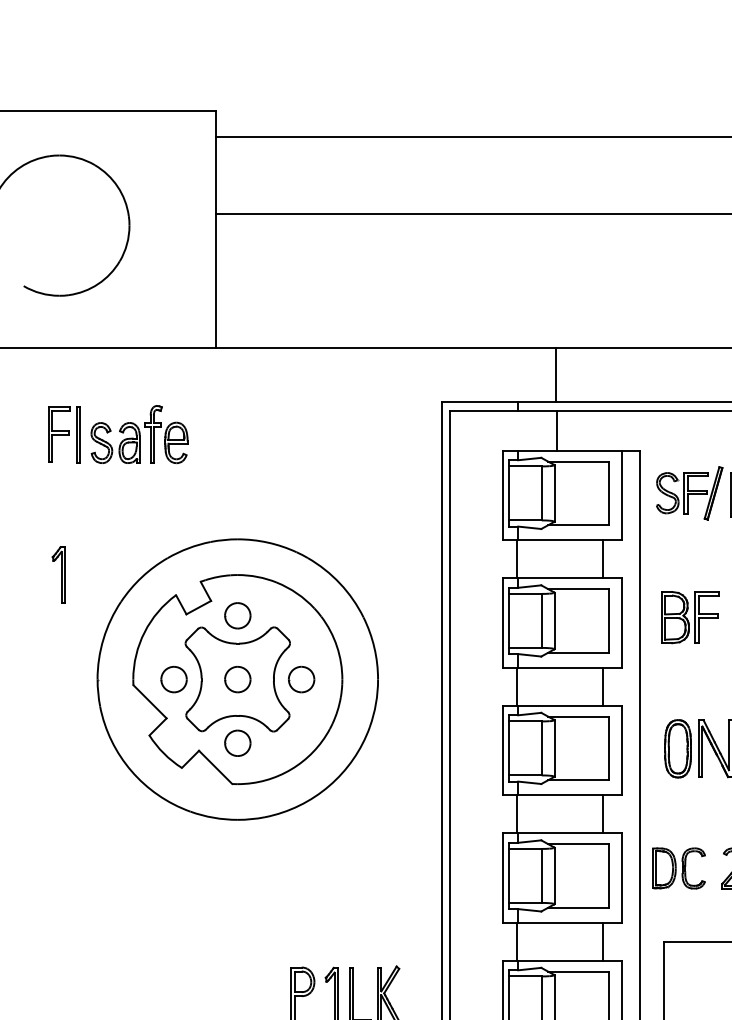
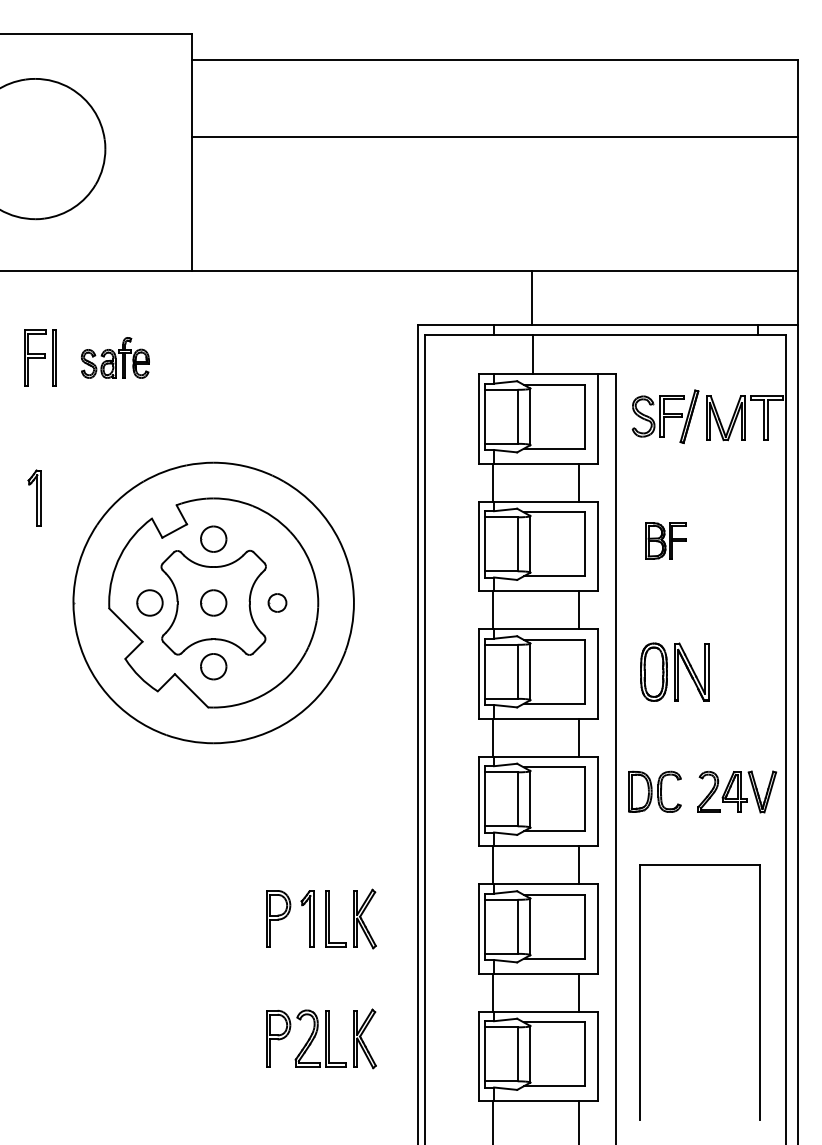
part: (139, 434) -> (115, 357), size x0.7
part: (690, 617) -> (666, 540), size x0.7
part: (301, 679) -> (277, 602), size x0.7

